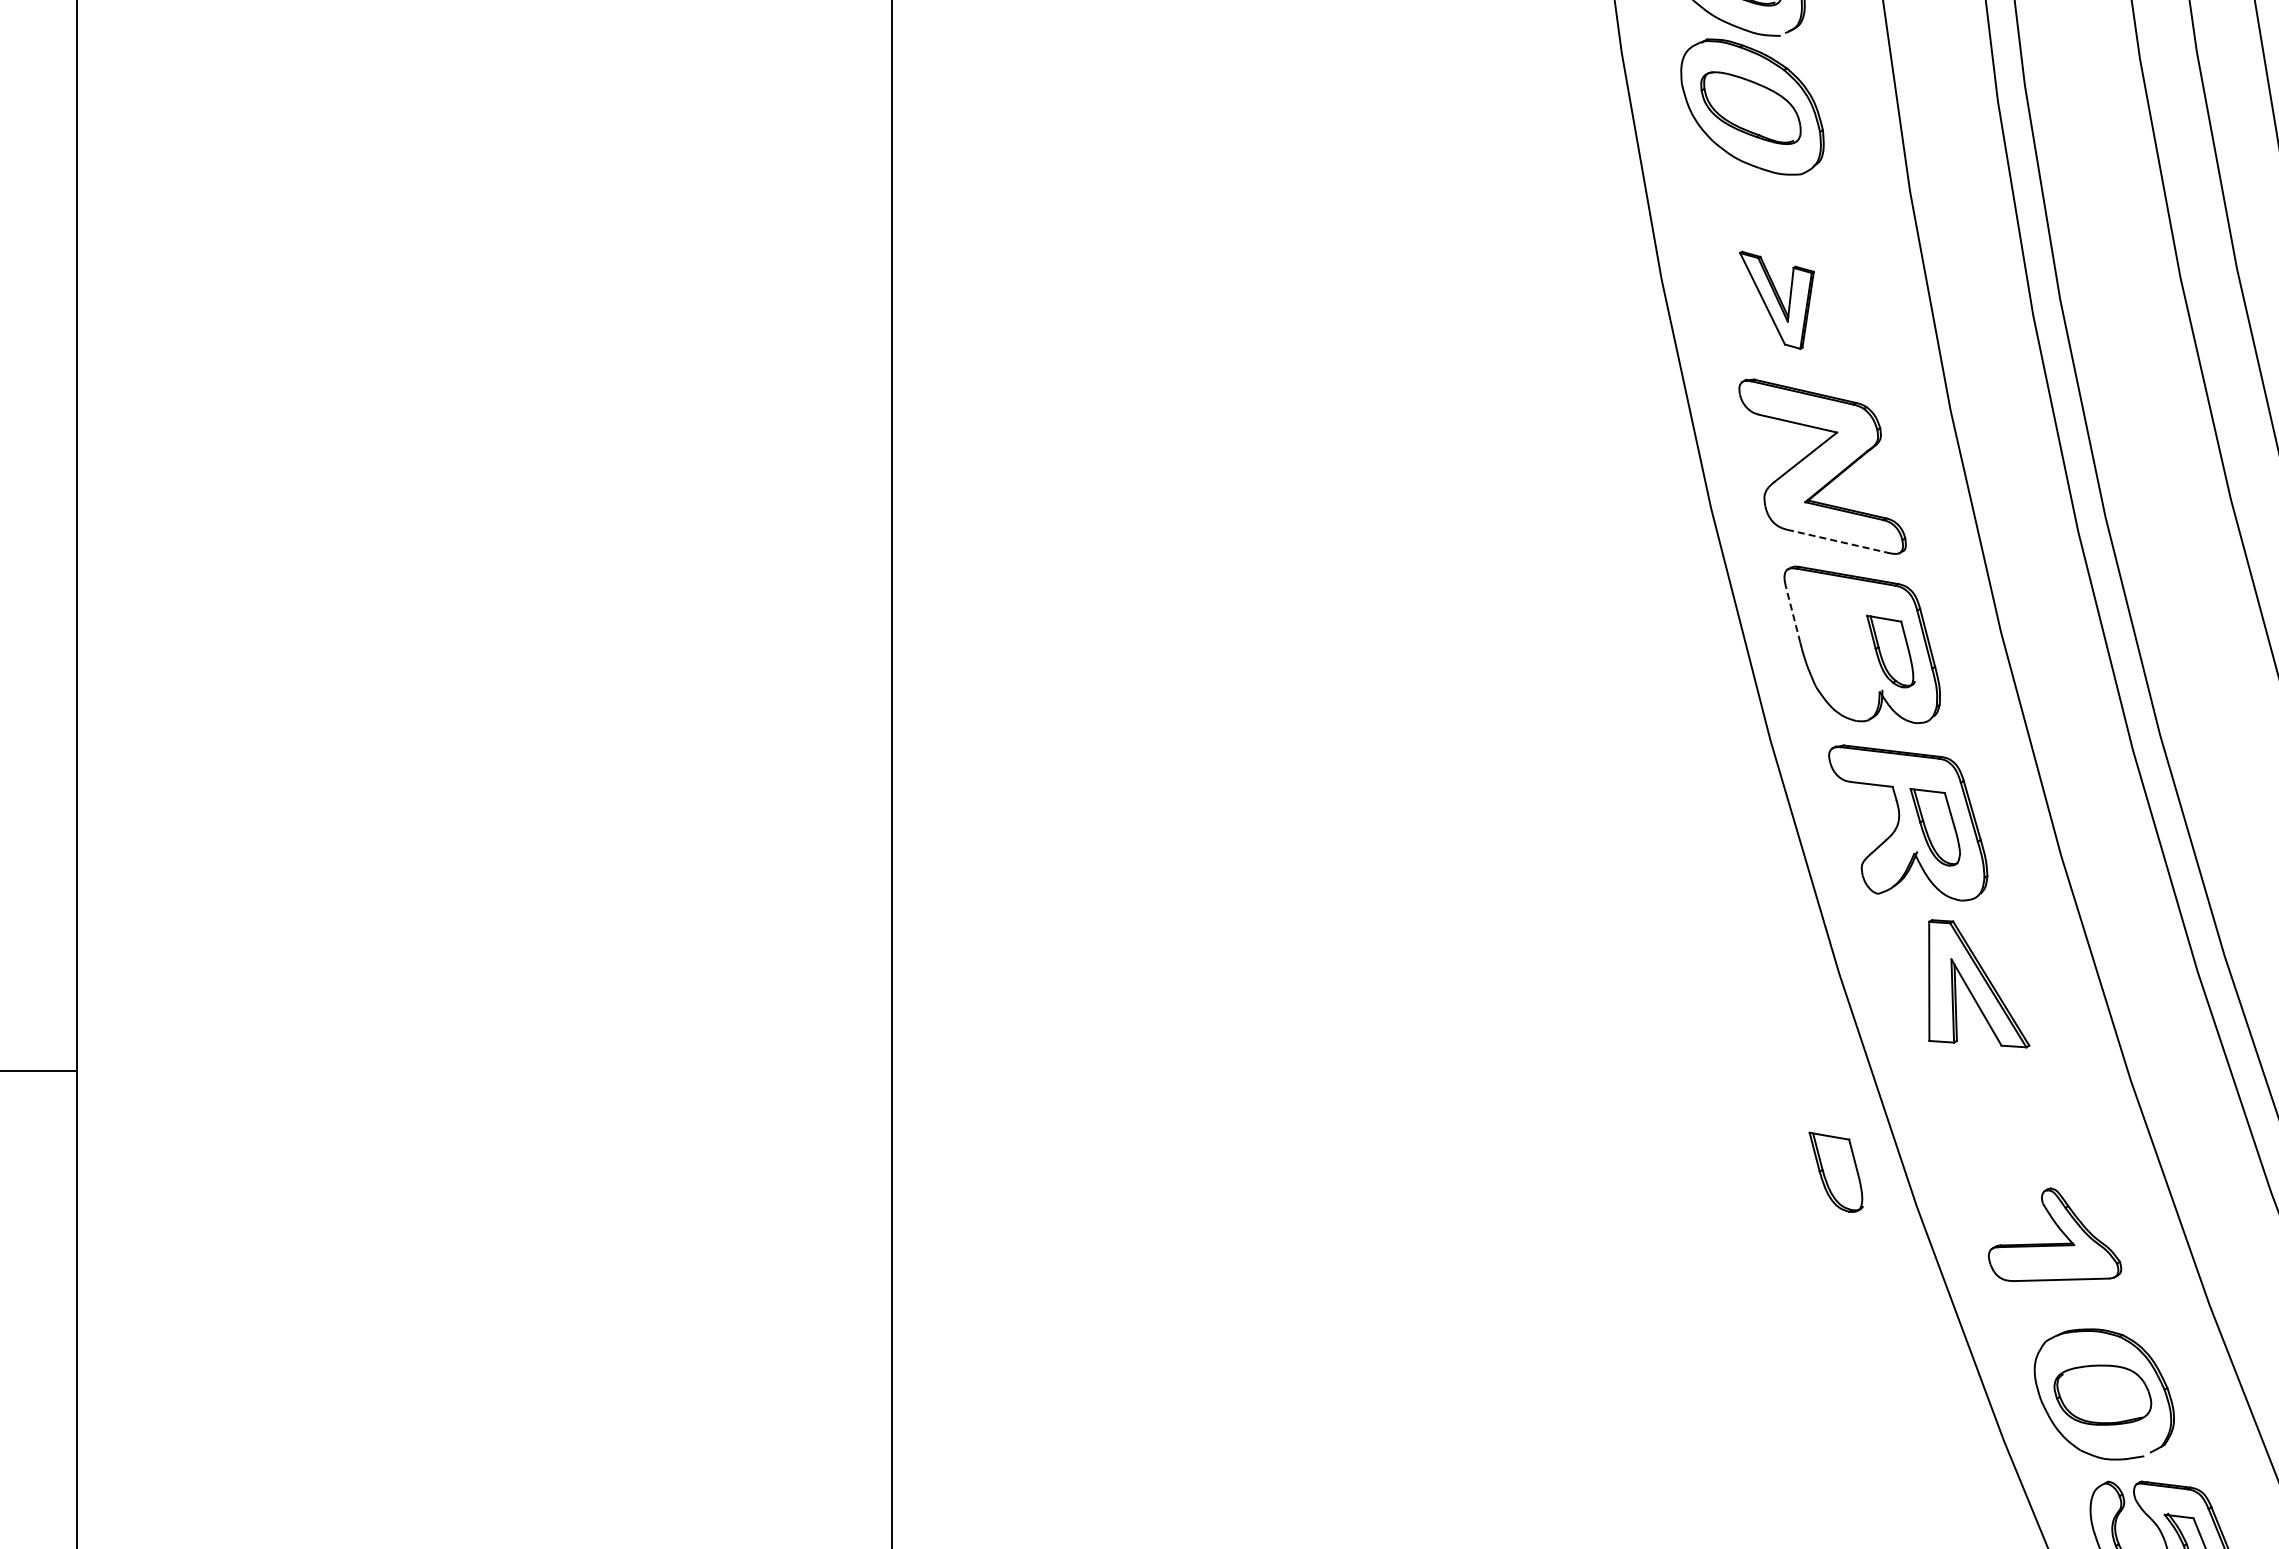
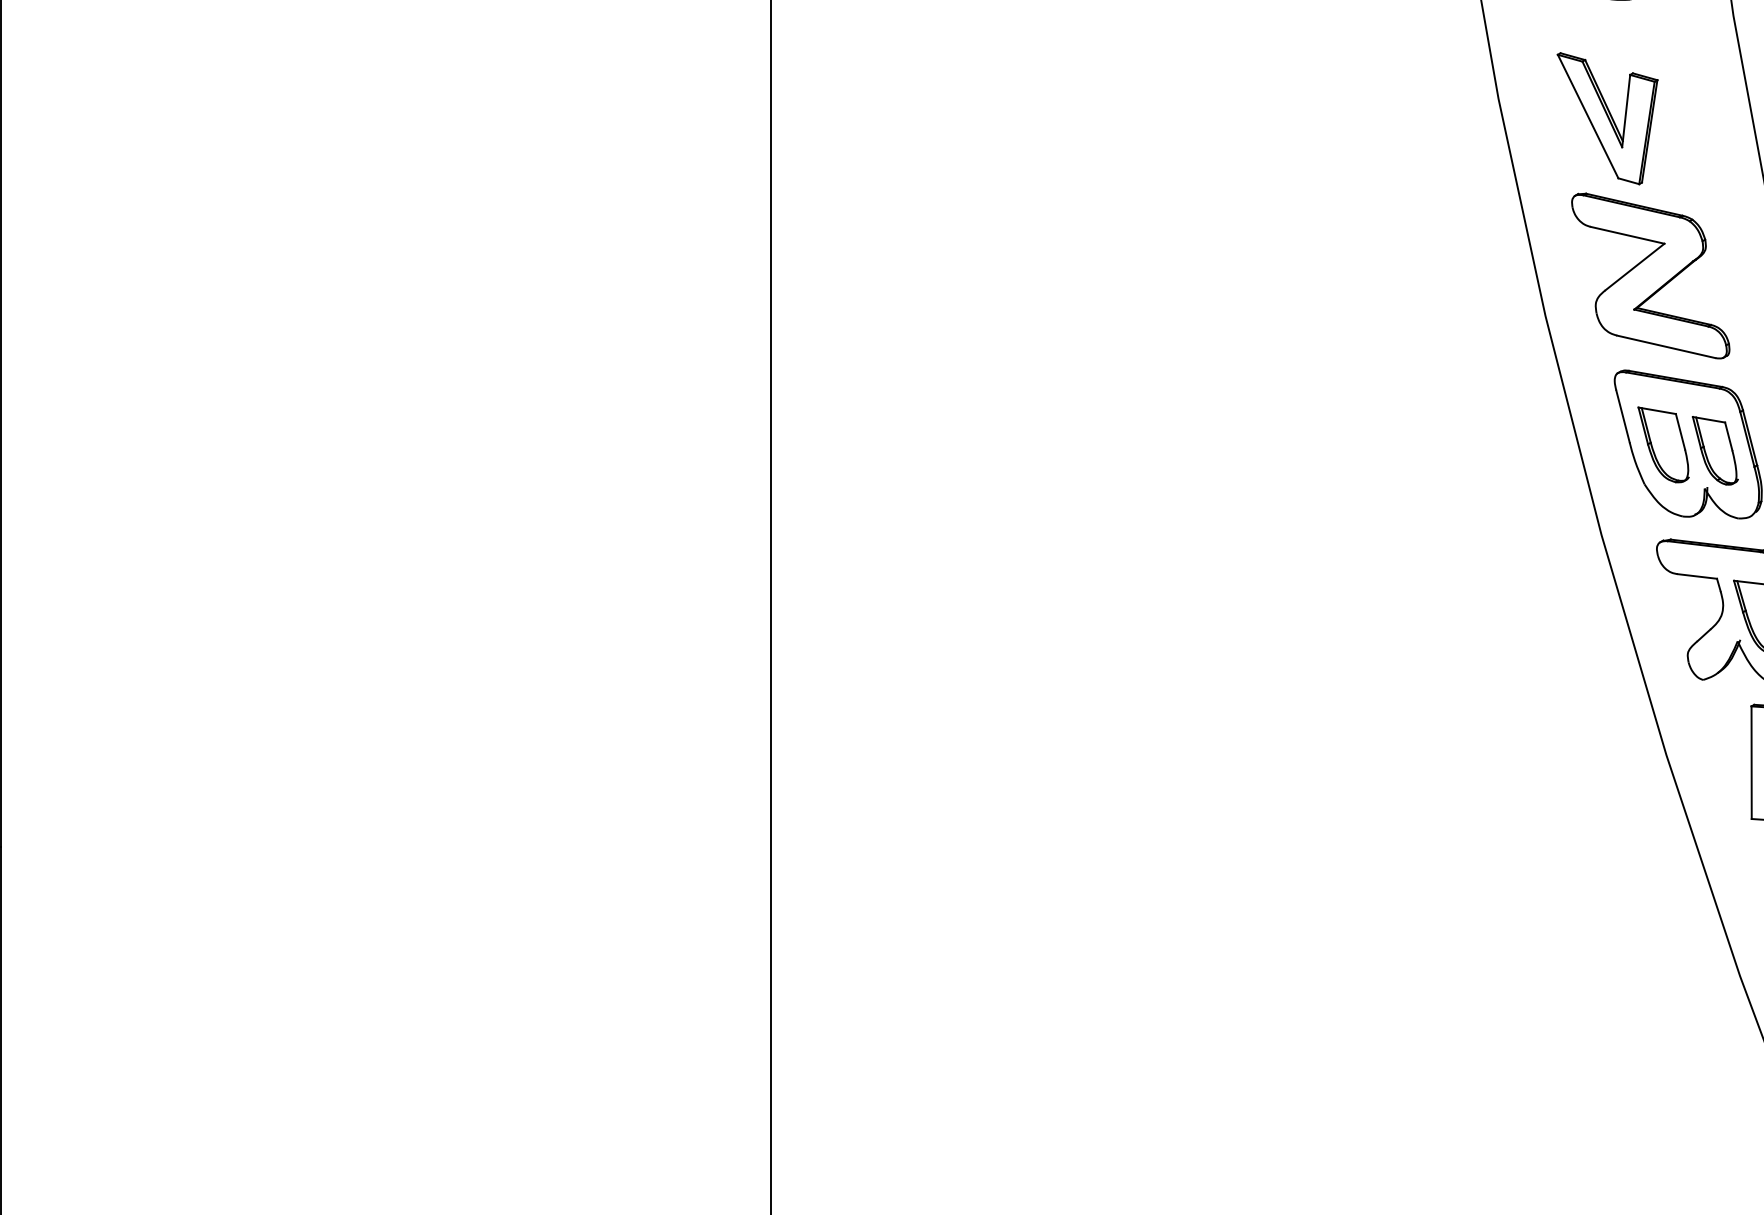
part: (1776, 300) -> (1607, 118), size x1.43
line: (1838, 541) -> (1665, 346), dashed -> solid
line: (1793, 614) -> (1623, 415), dashed -> solid
part: (1835, 1171) -> (1662, 444), moved

